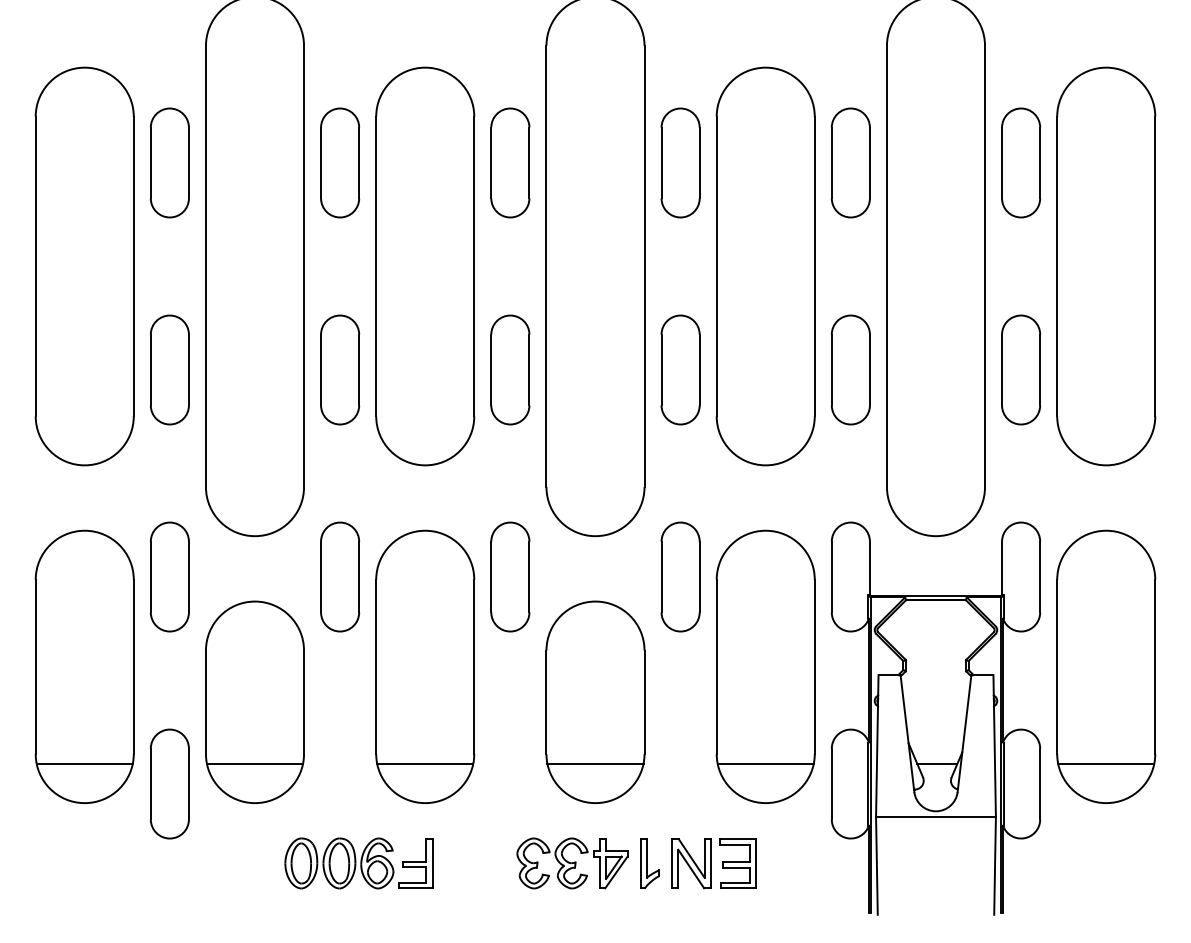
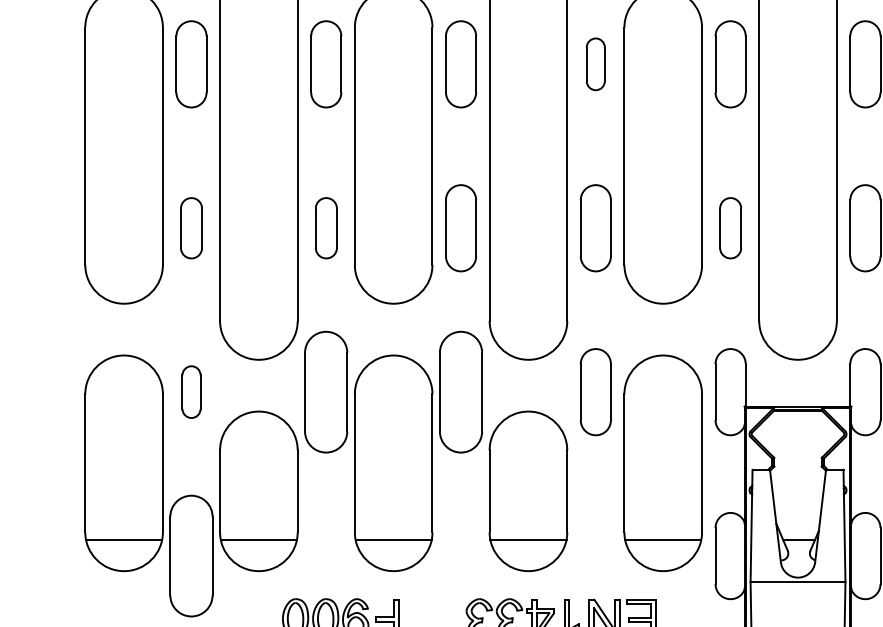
part: (680, 162) -> (595, 63), size x0.6
part: (169, 369) -> (191, 227), size x0.7
part: (340, 369) -> (326, 227), size x0.7
part: (850, 369) -> (730, 227), size x0.7
part: (169, 576) -> (191, 391), size x0.6
part: (340, 576) -> (326, 391), size x1.4
part: (510, 576) -> (461, 391), size x1.4
part: (169, 783) -> (191, 555), size x1.4

